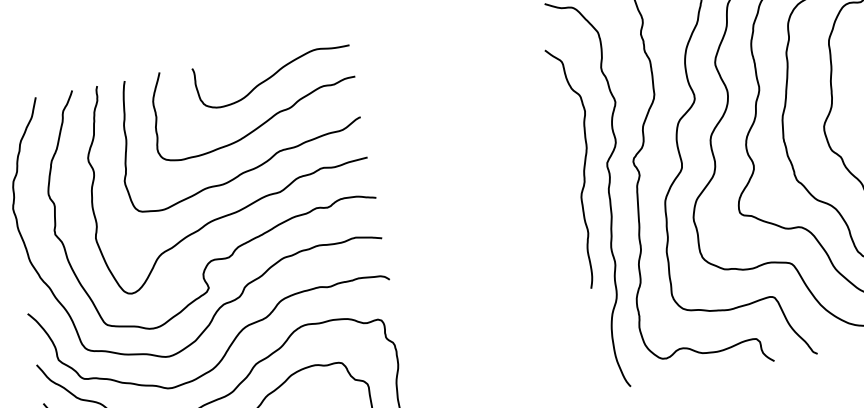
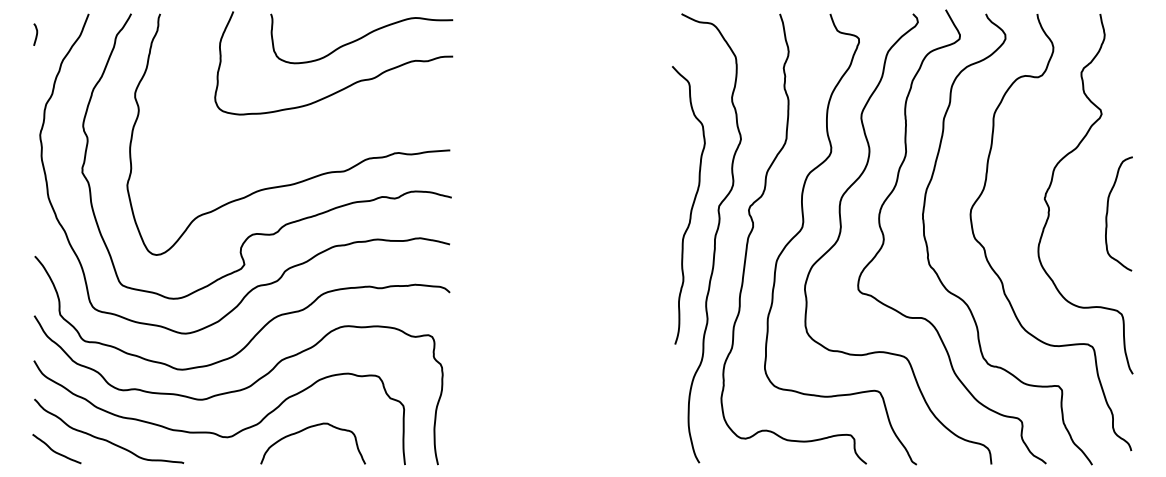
curve: (259, 165) -> (326, 136), removed

